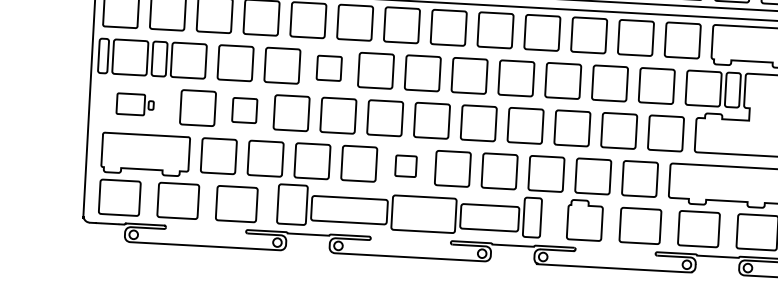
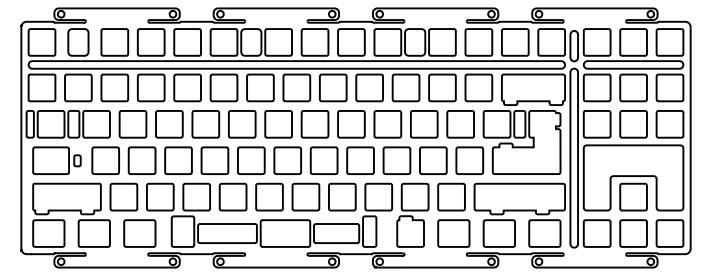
part: (328, 68) -> (205, 124), size x1.43
part: (134, 104) -> (56, 160), size x1.67
part: (244, 110) -> (141, 160), size x1.43
part: (406, 165) -> (269, 196), size x1.67

